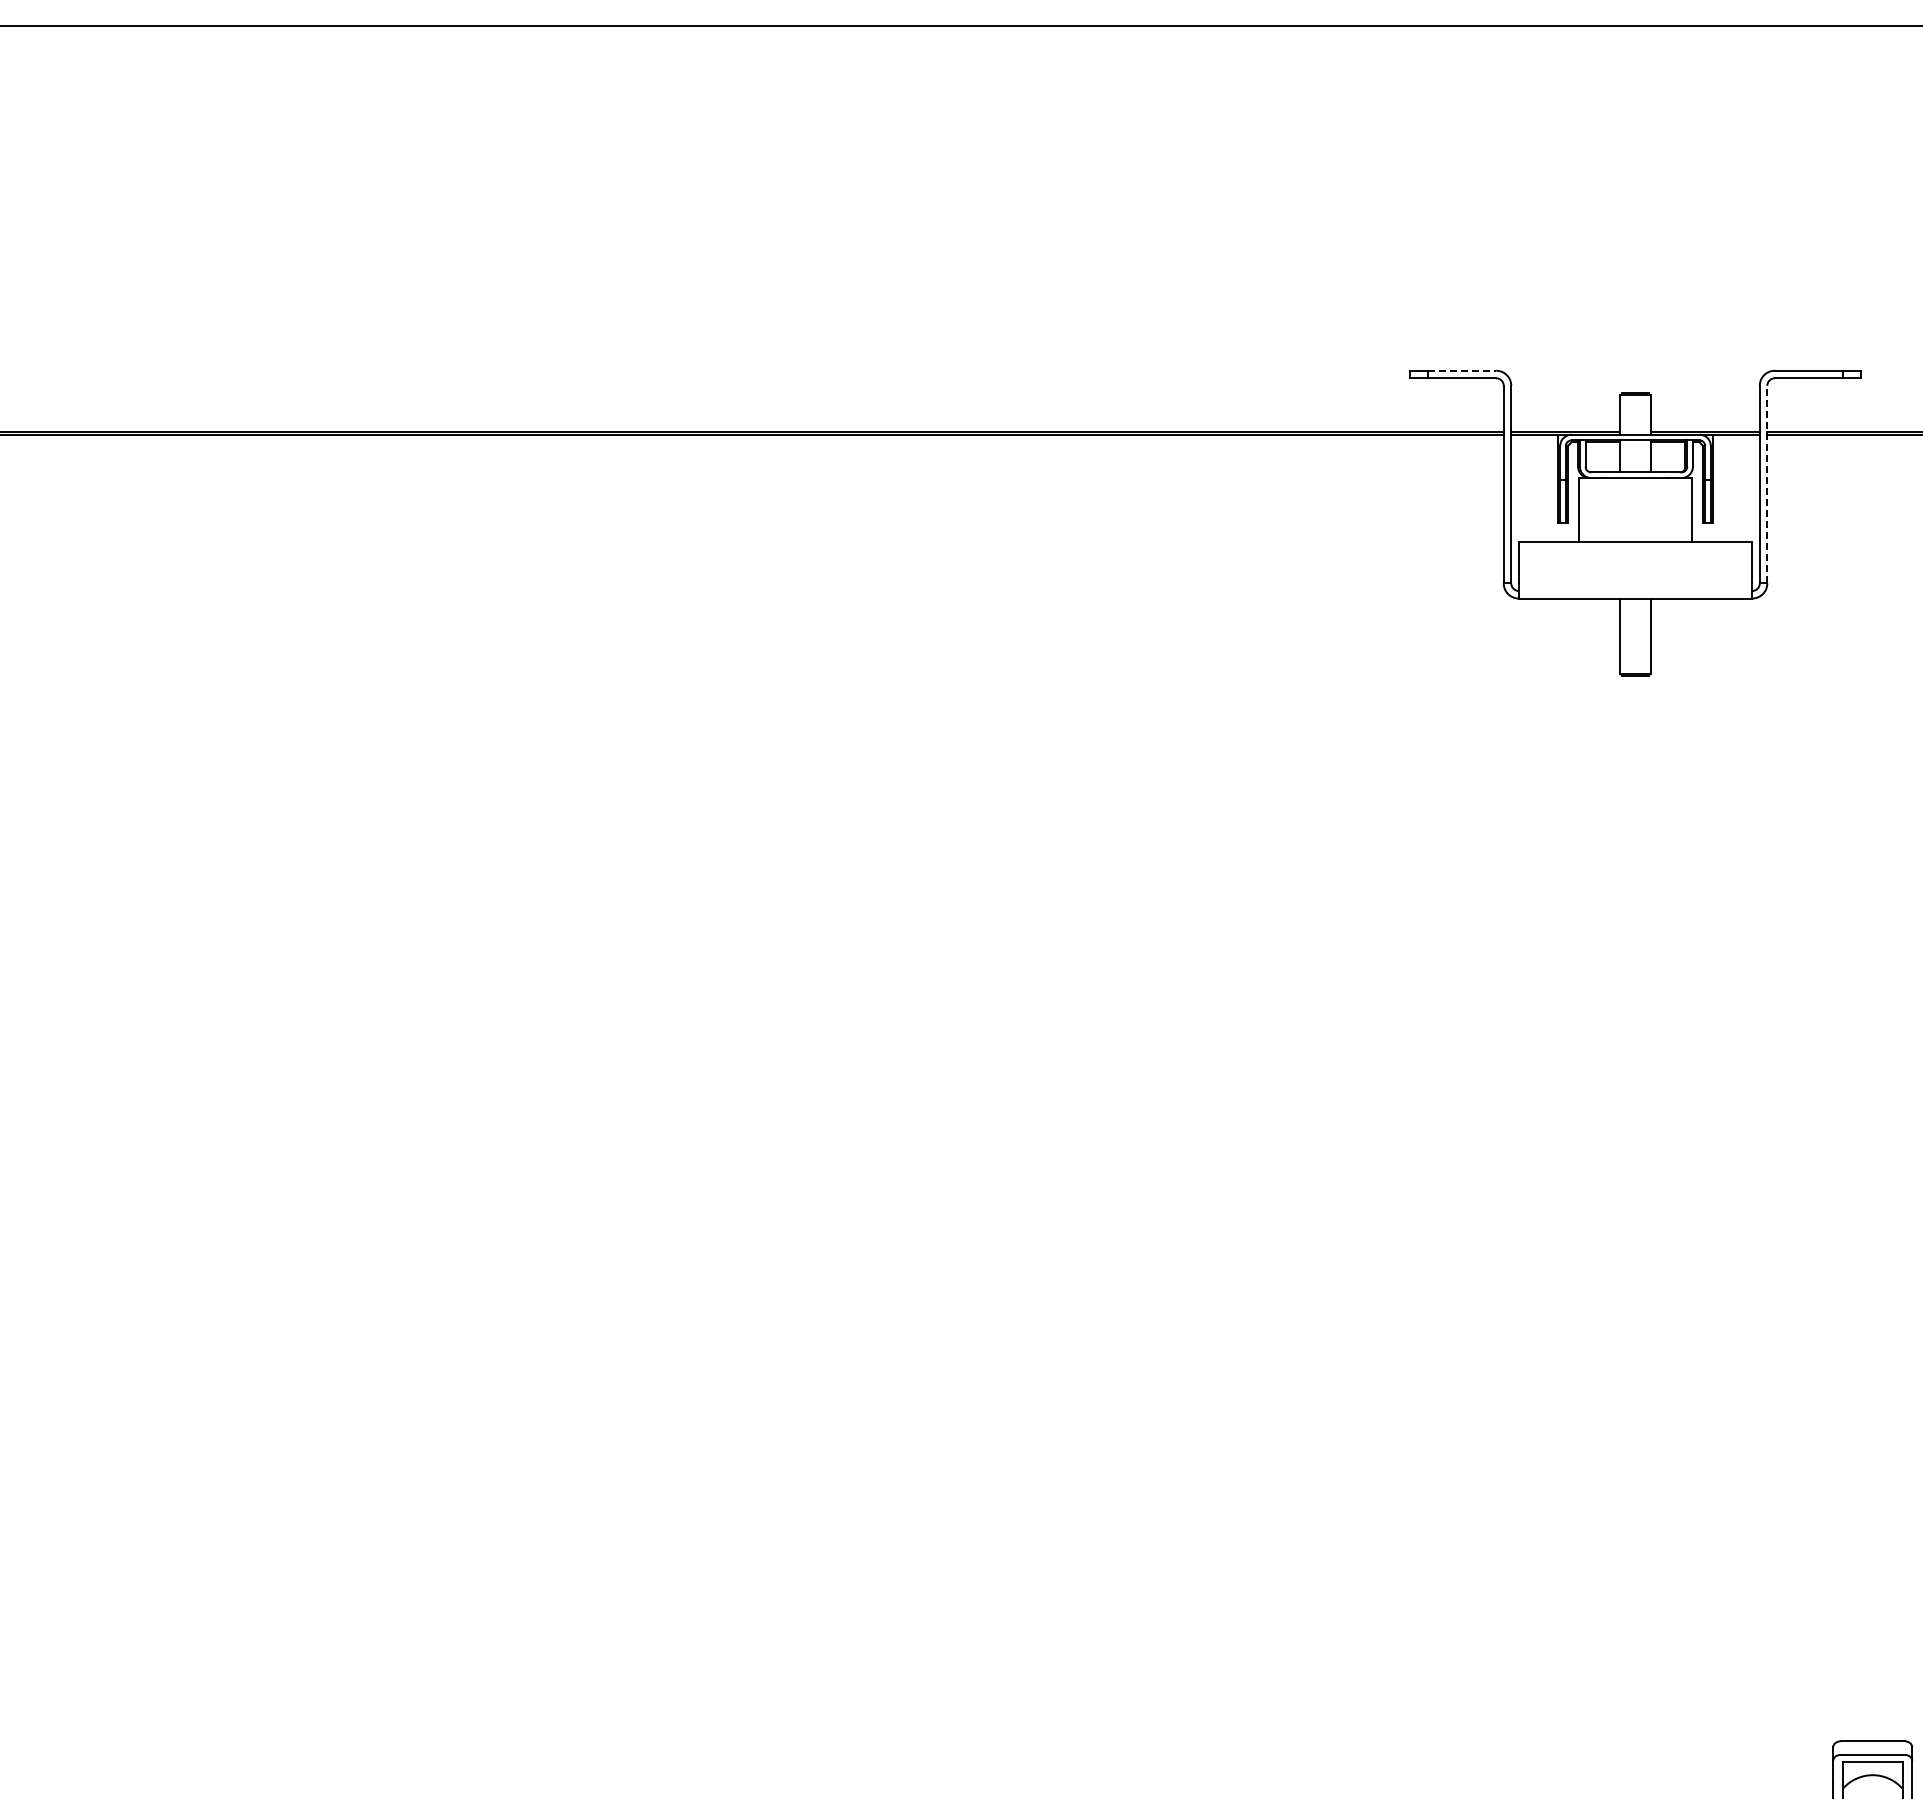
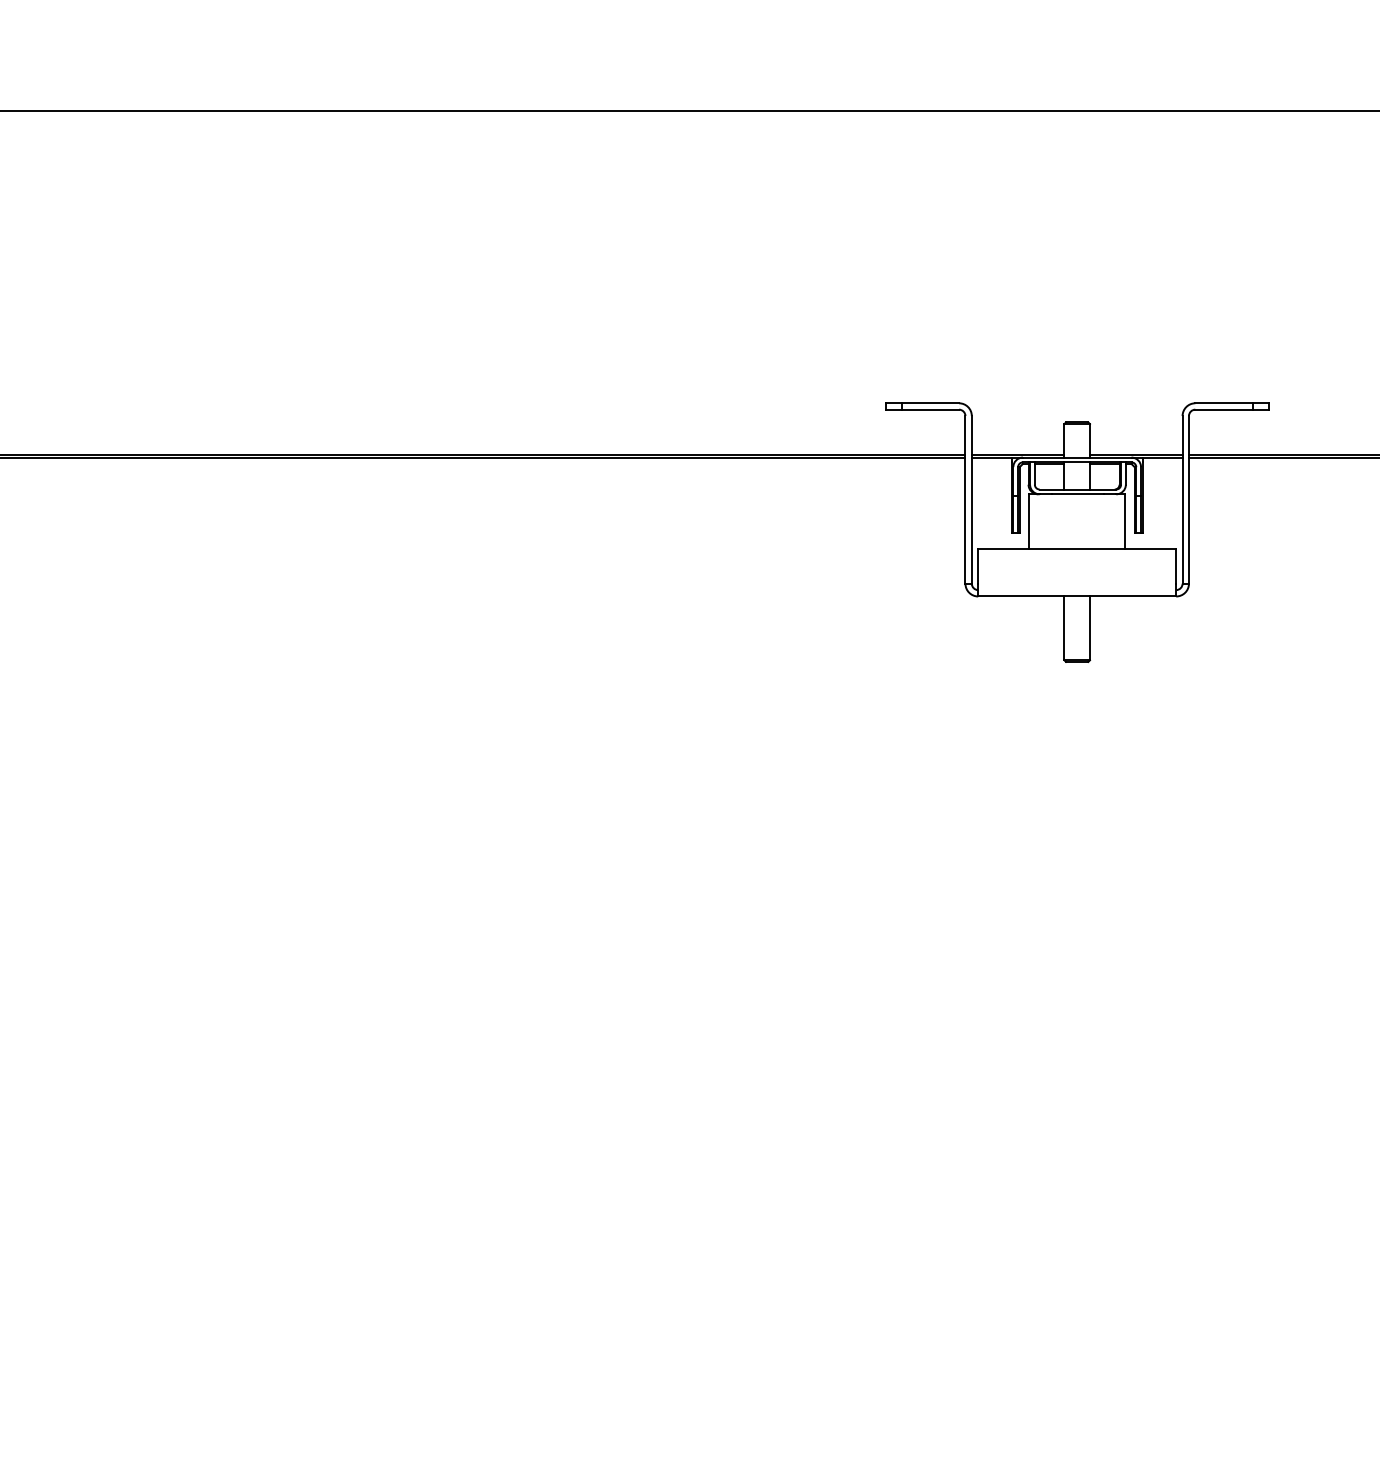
line: (1462, 370) -> (930, 403), dashed -> solid
line: (1767, 484) -> (1189, 499), dashed -> solid

